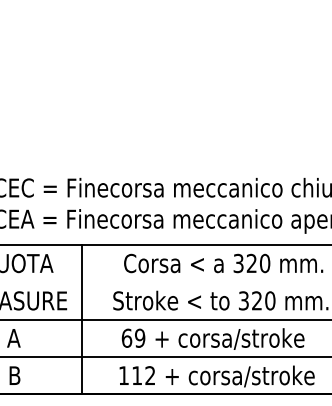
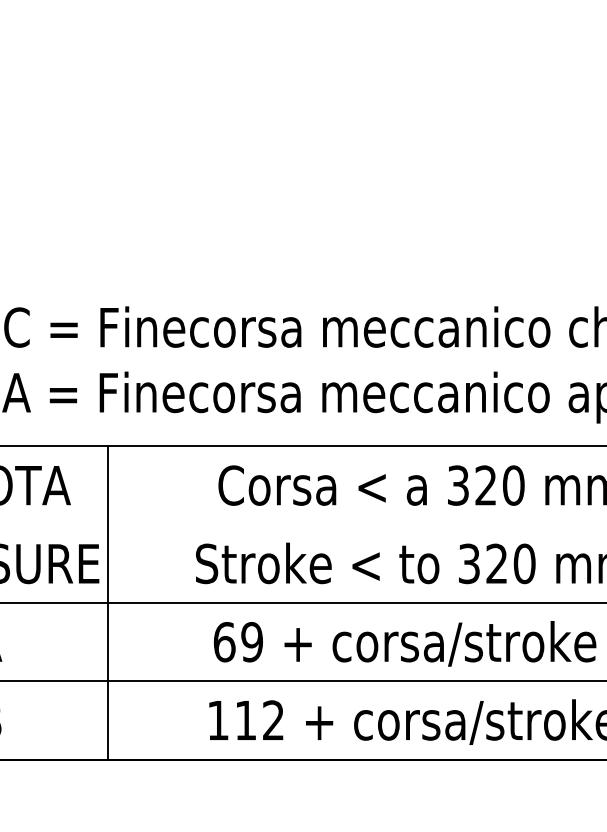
line: (82, 319) -> (108, 602), moved

